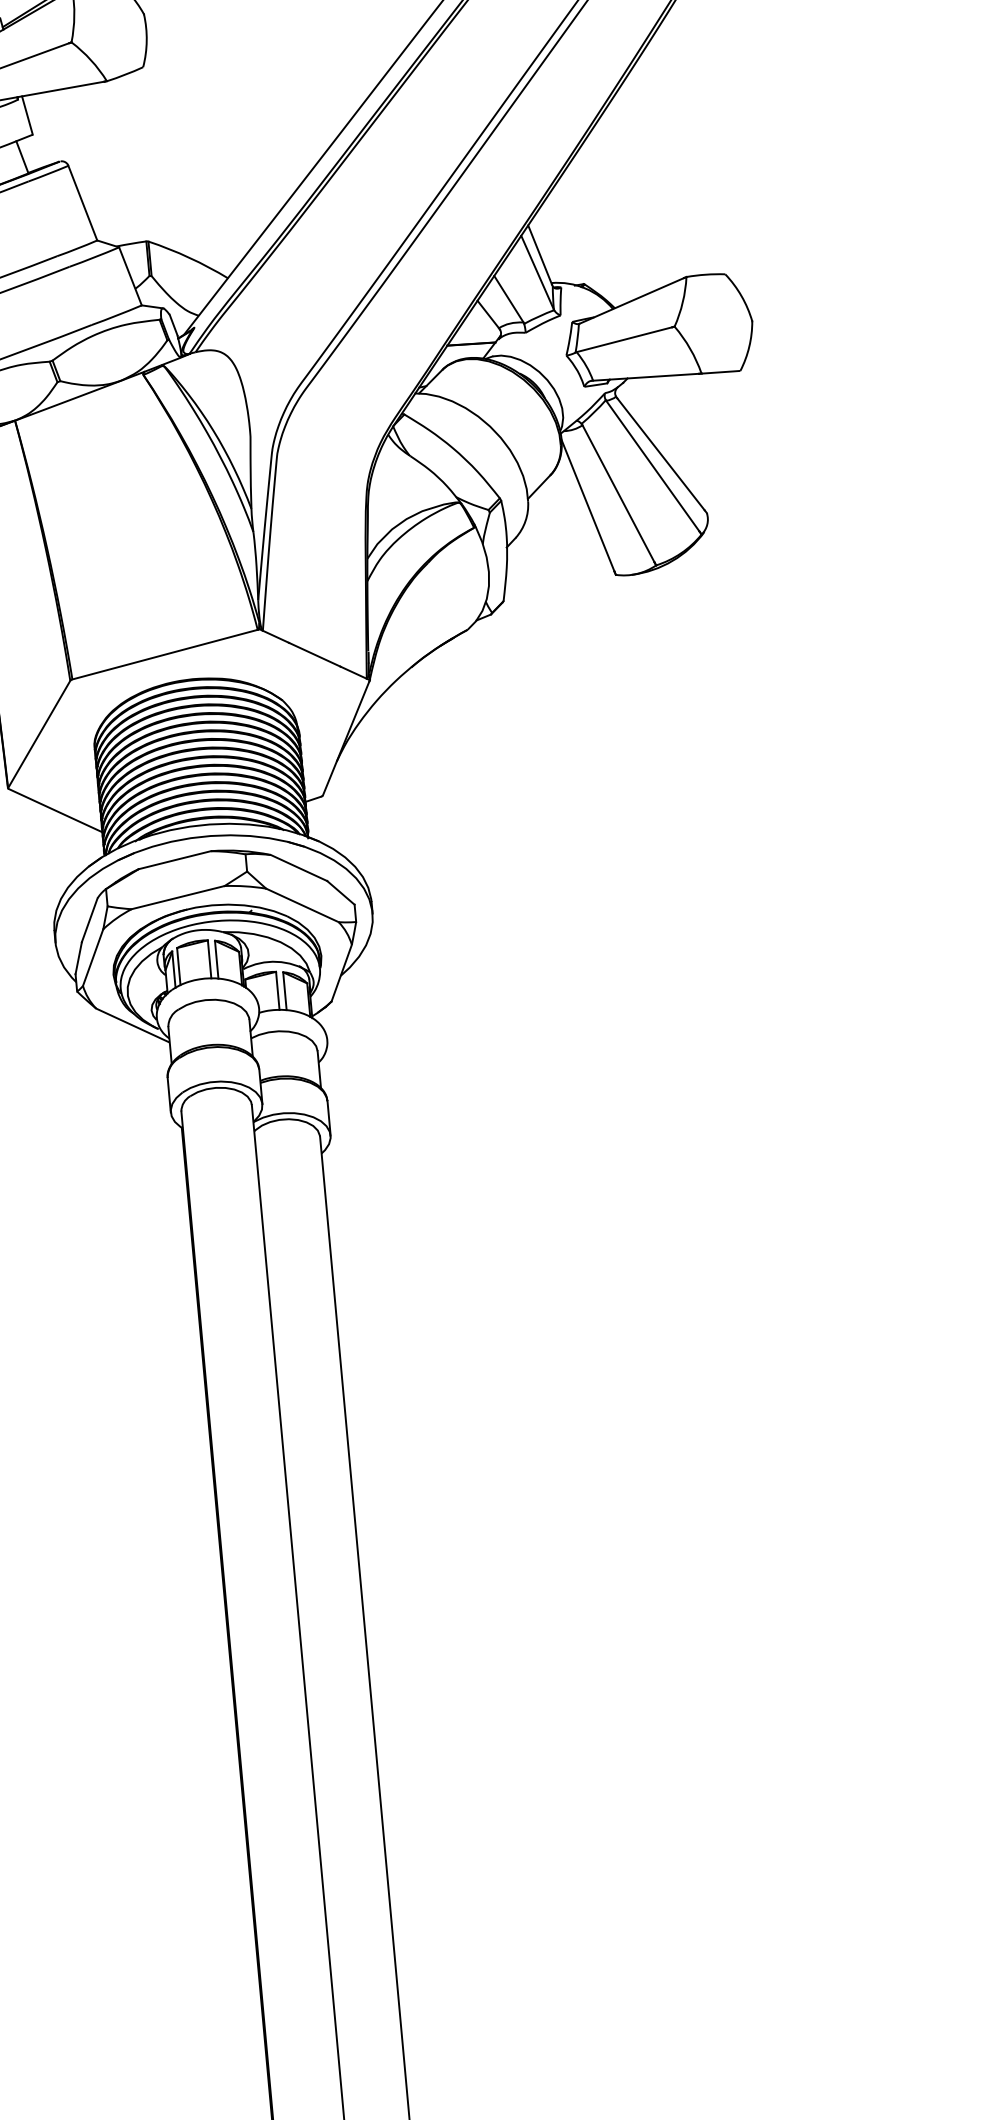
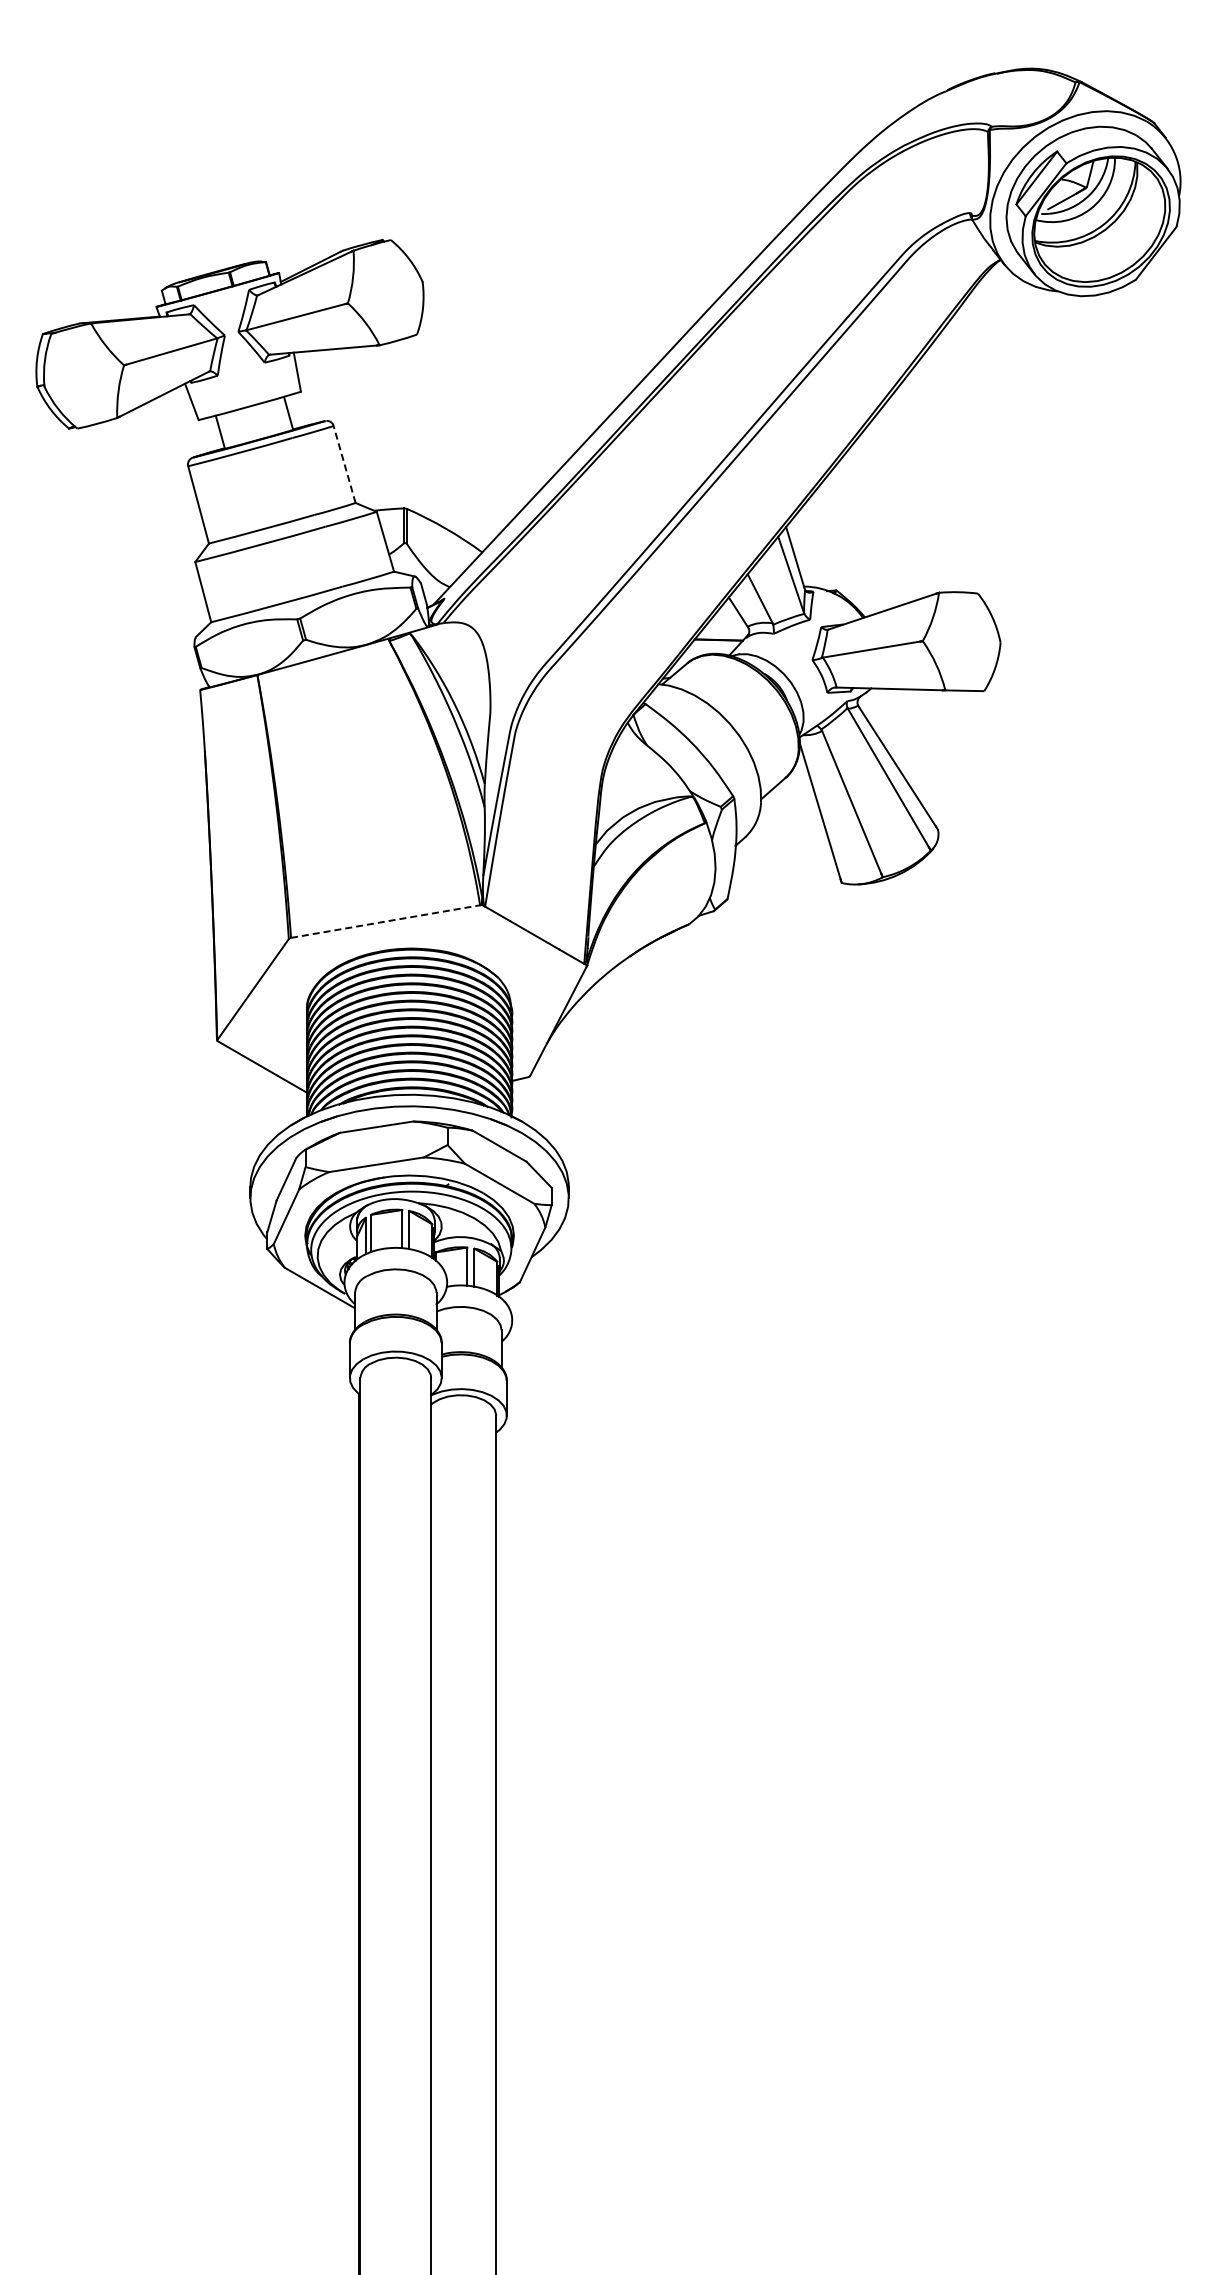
line: (82, 203) -> (344, 464), solid -> dashed
line: (164, 654) -> (385, 921), solid -> dashed

